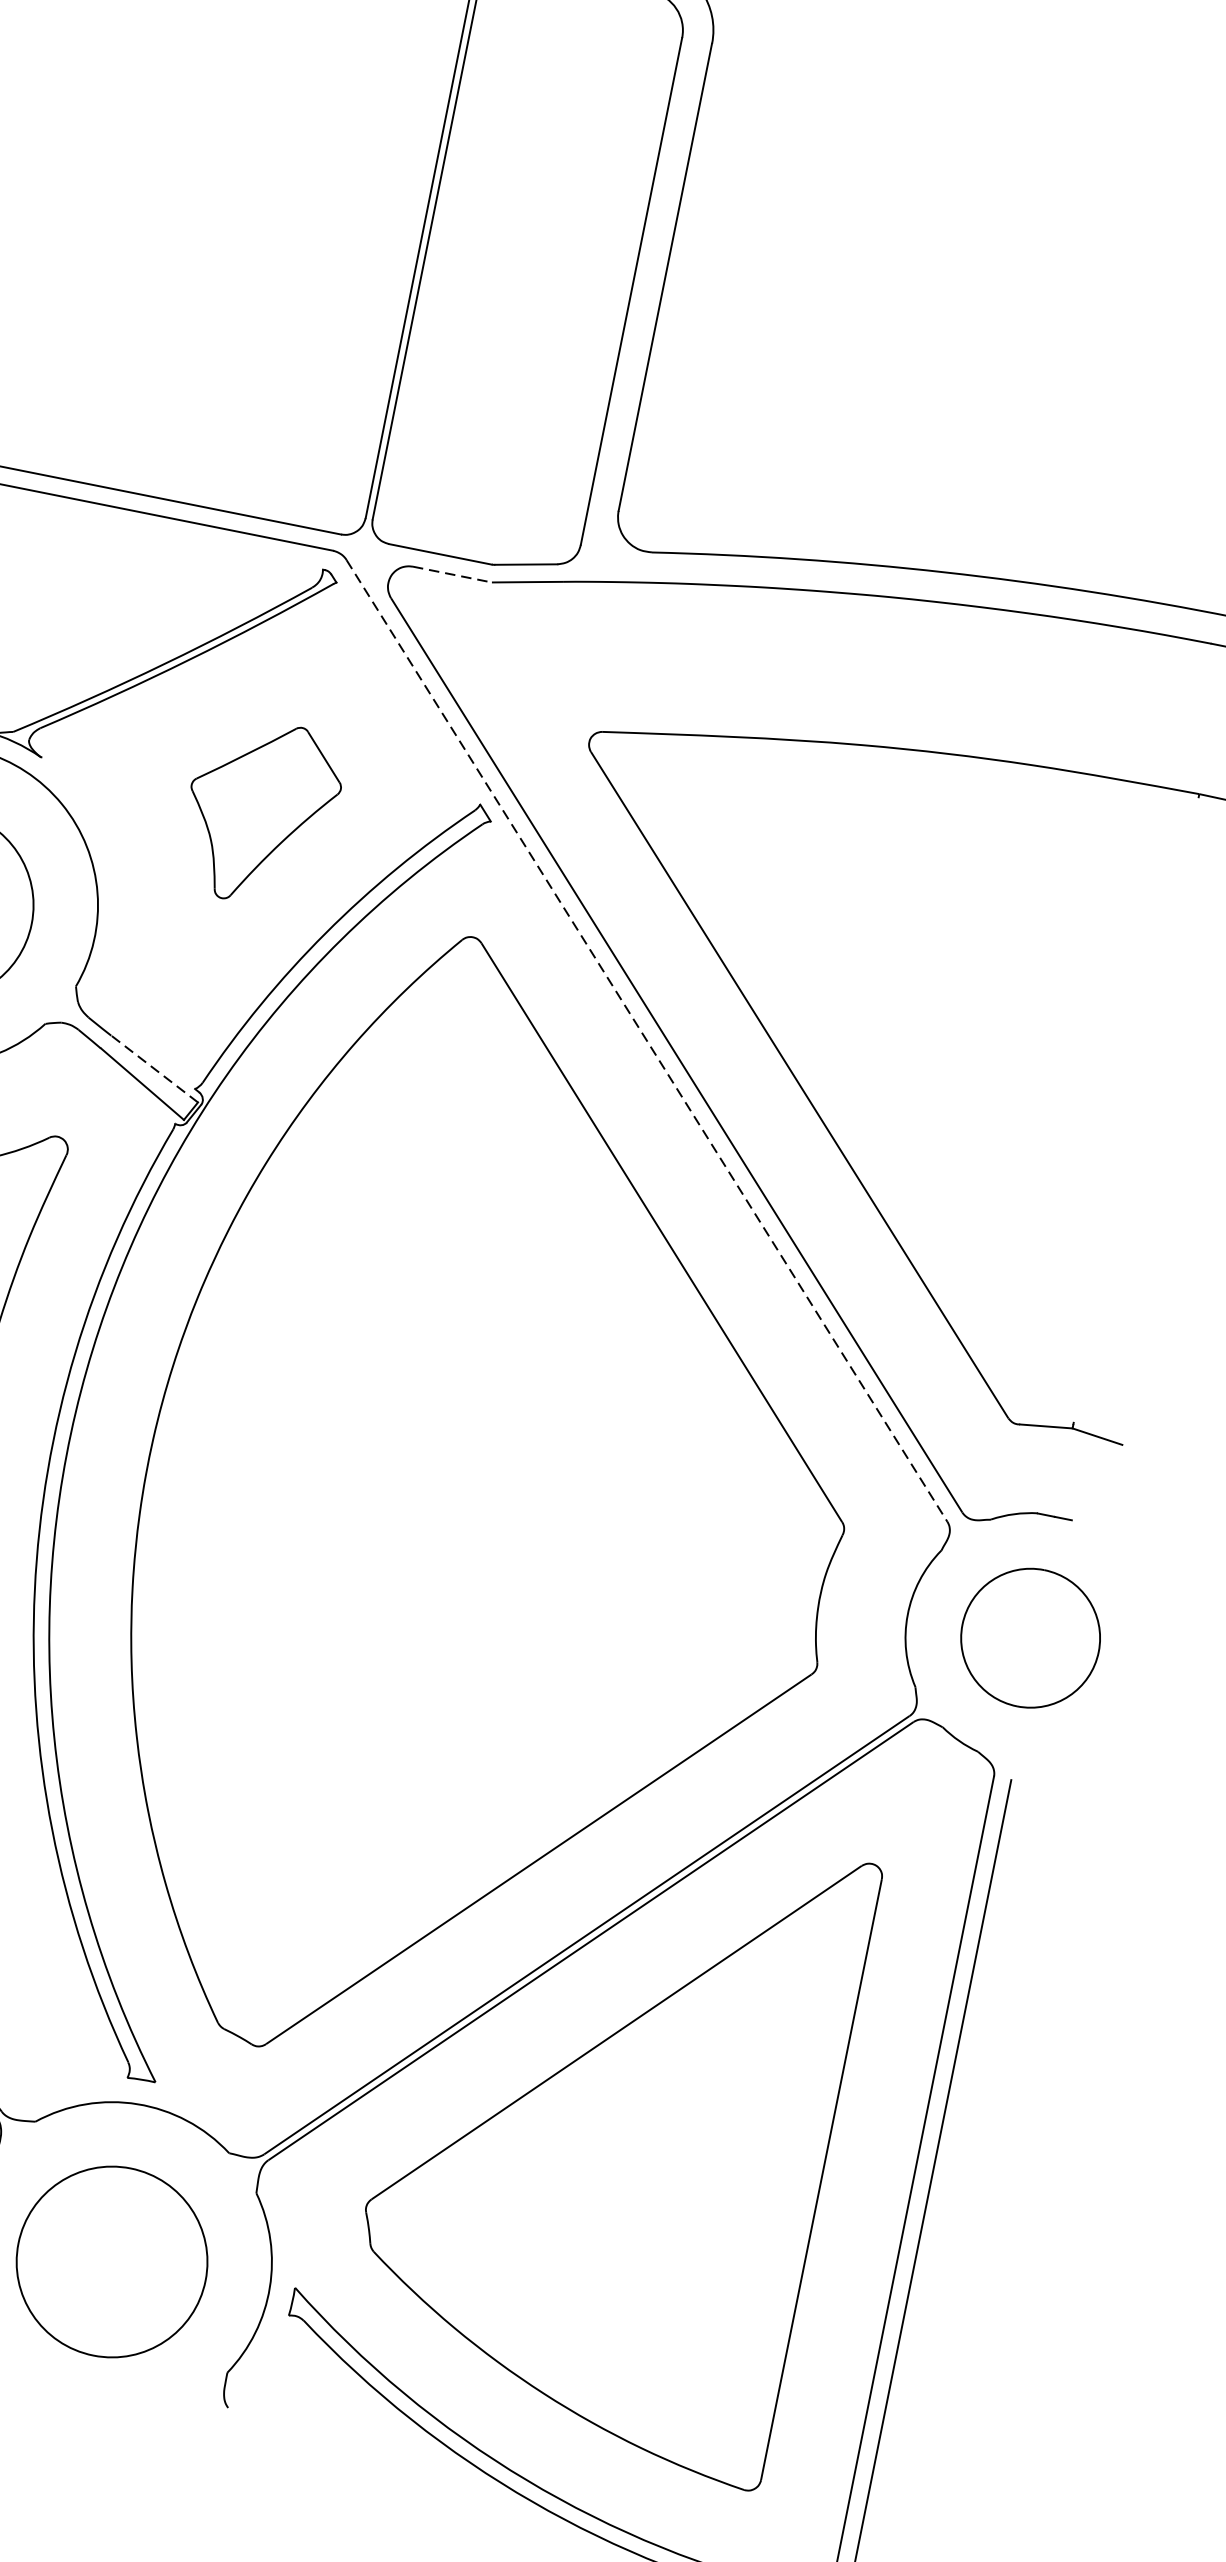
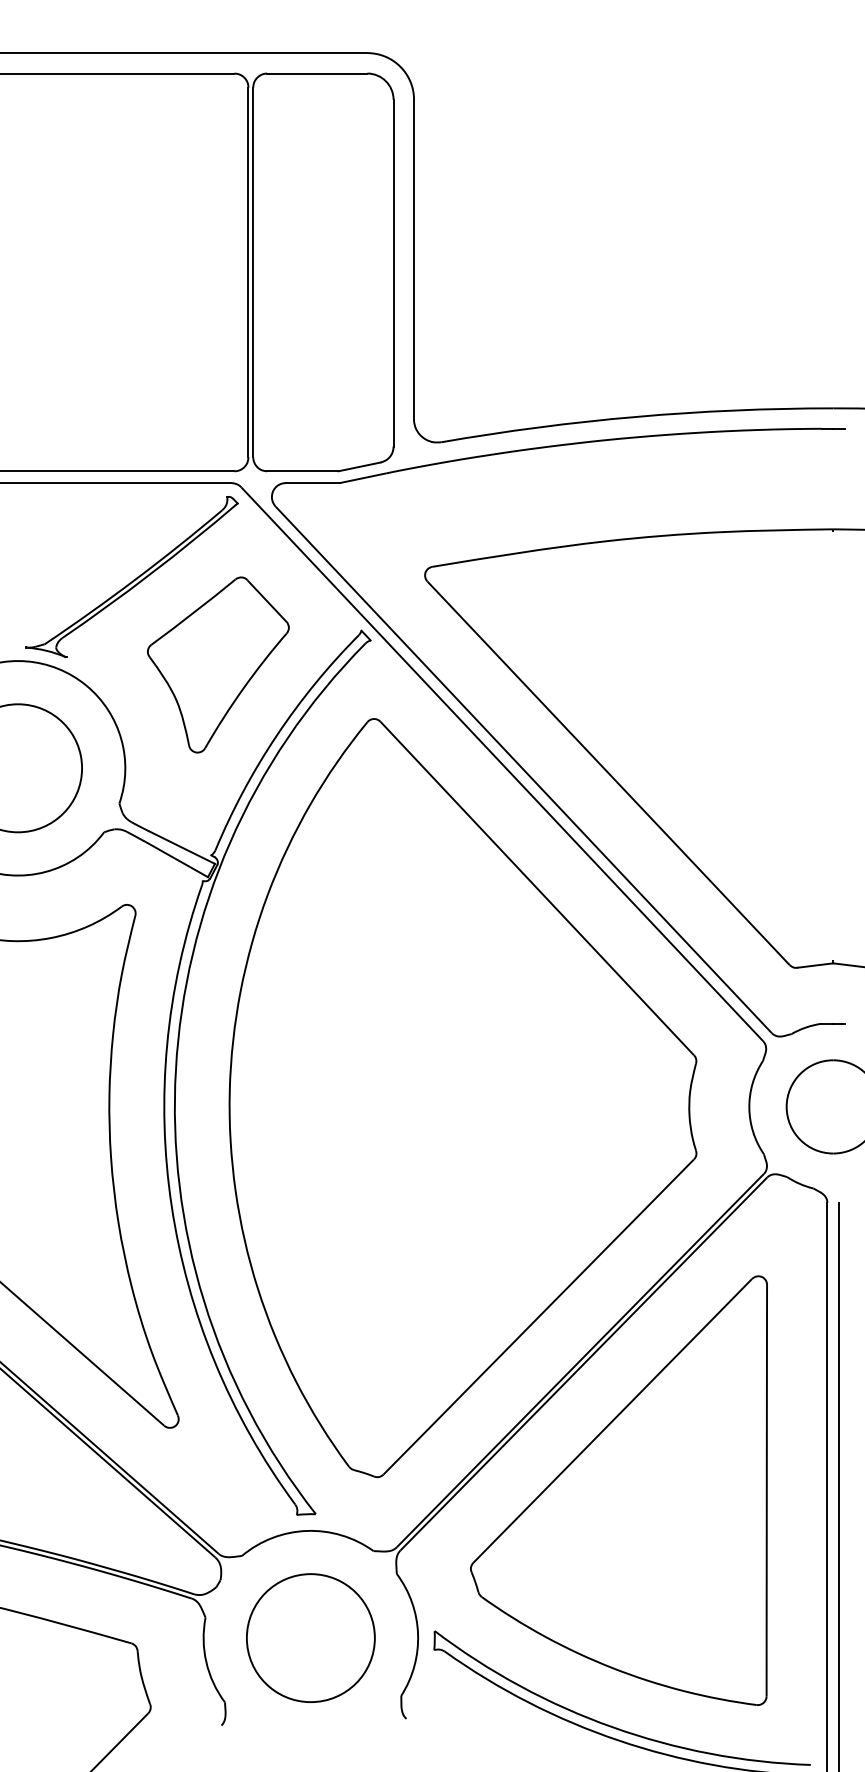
line: (453, 575) -> (313, 483), dashed -> solid
part: (261, 812) -> (218, 664), size x1.43
line: (647, 1041) -> (502, 764), dashed -> solid
line: (155, 1069) -> (182, 847), dashed -> solid

